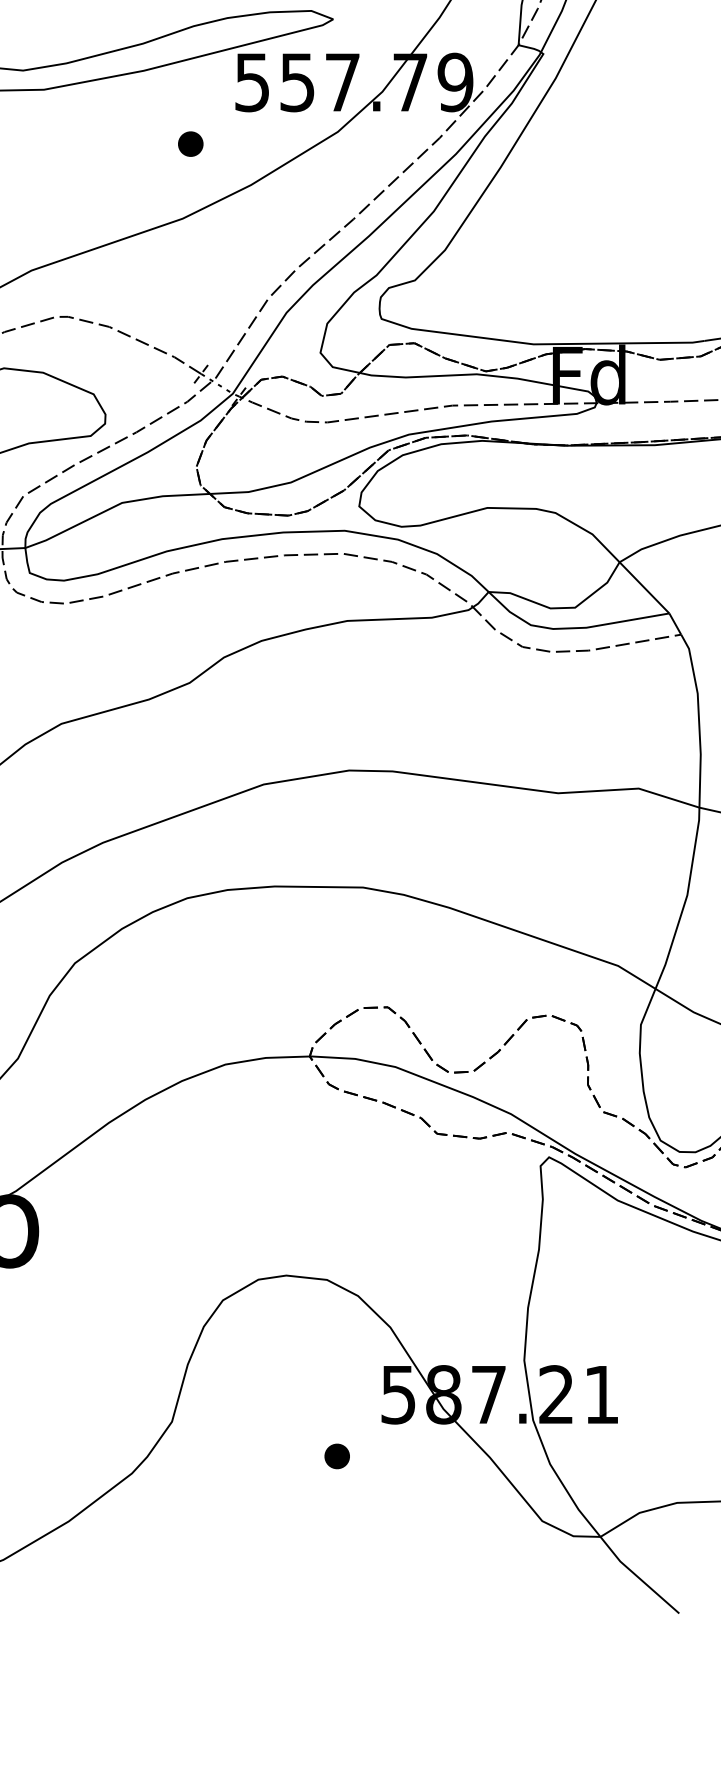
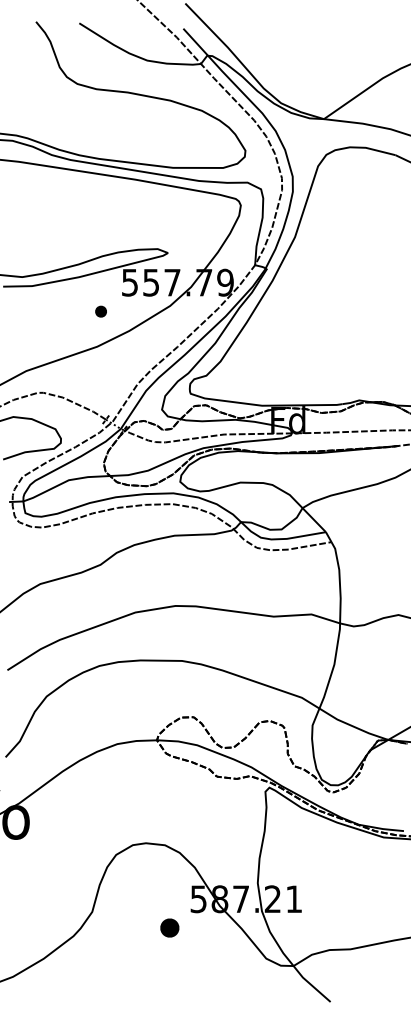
part: (336, 1457) -> (169, 928), size x1.6

